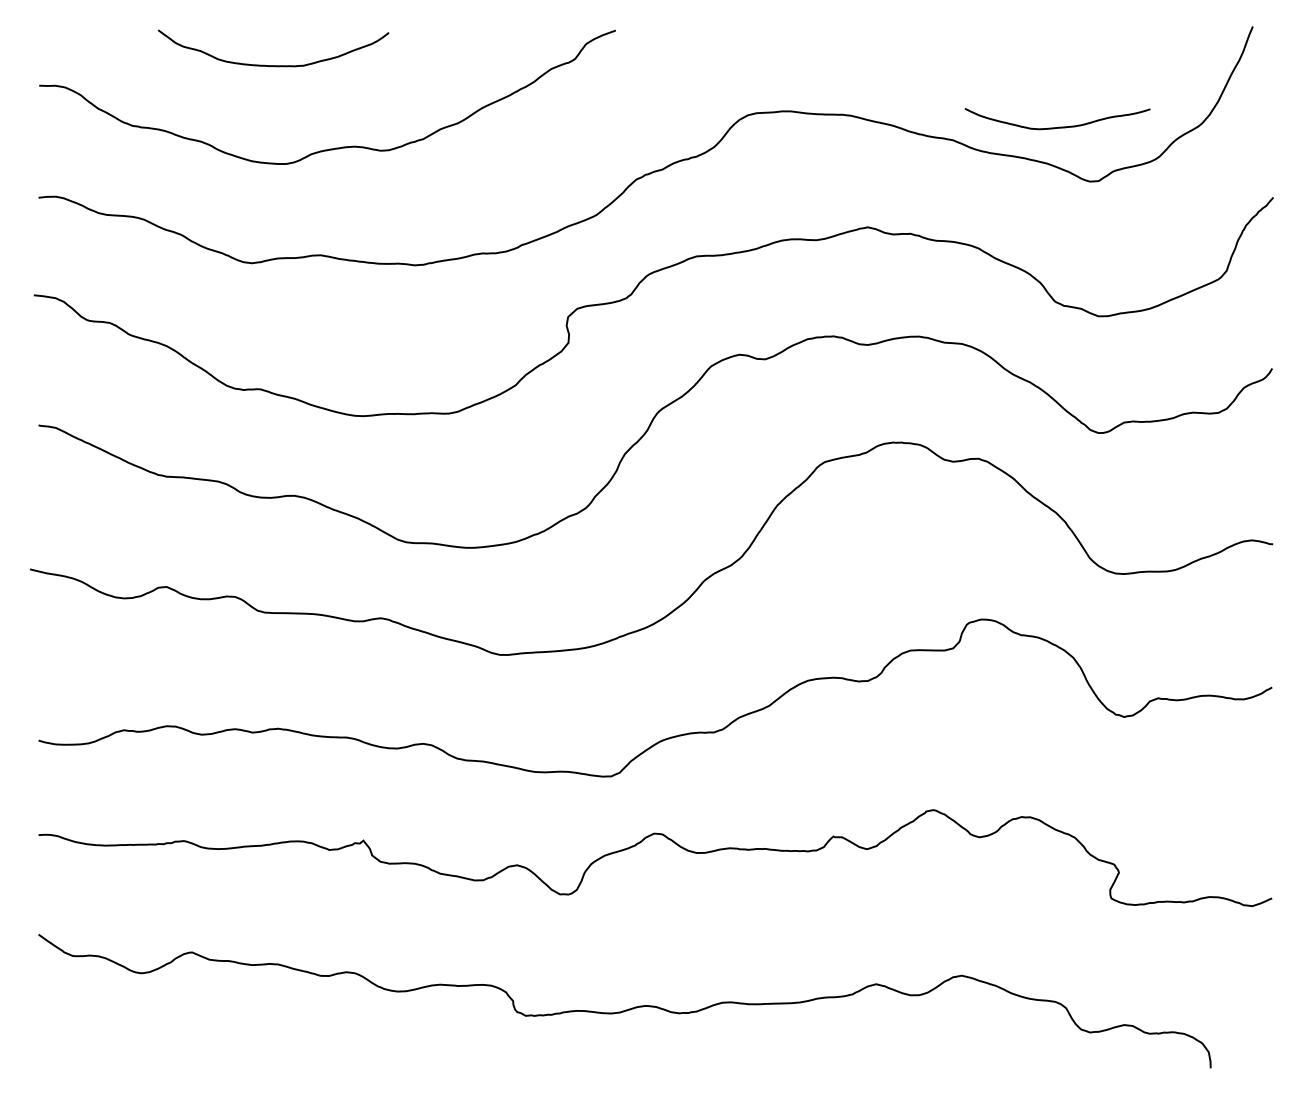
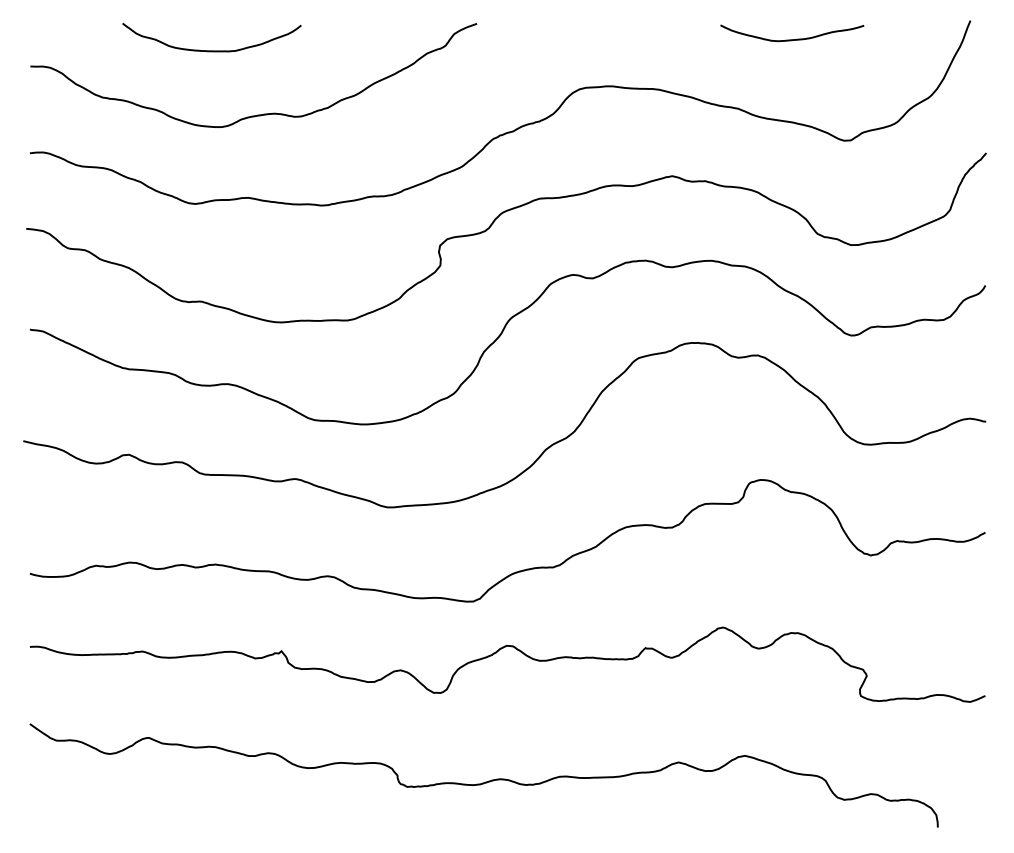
curve: (1057, 127) -> (792, 39), moved

